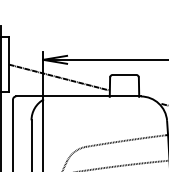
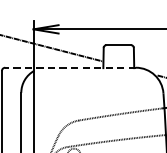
line: (78, 96) -> (70, 67), solid -> dashed

